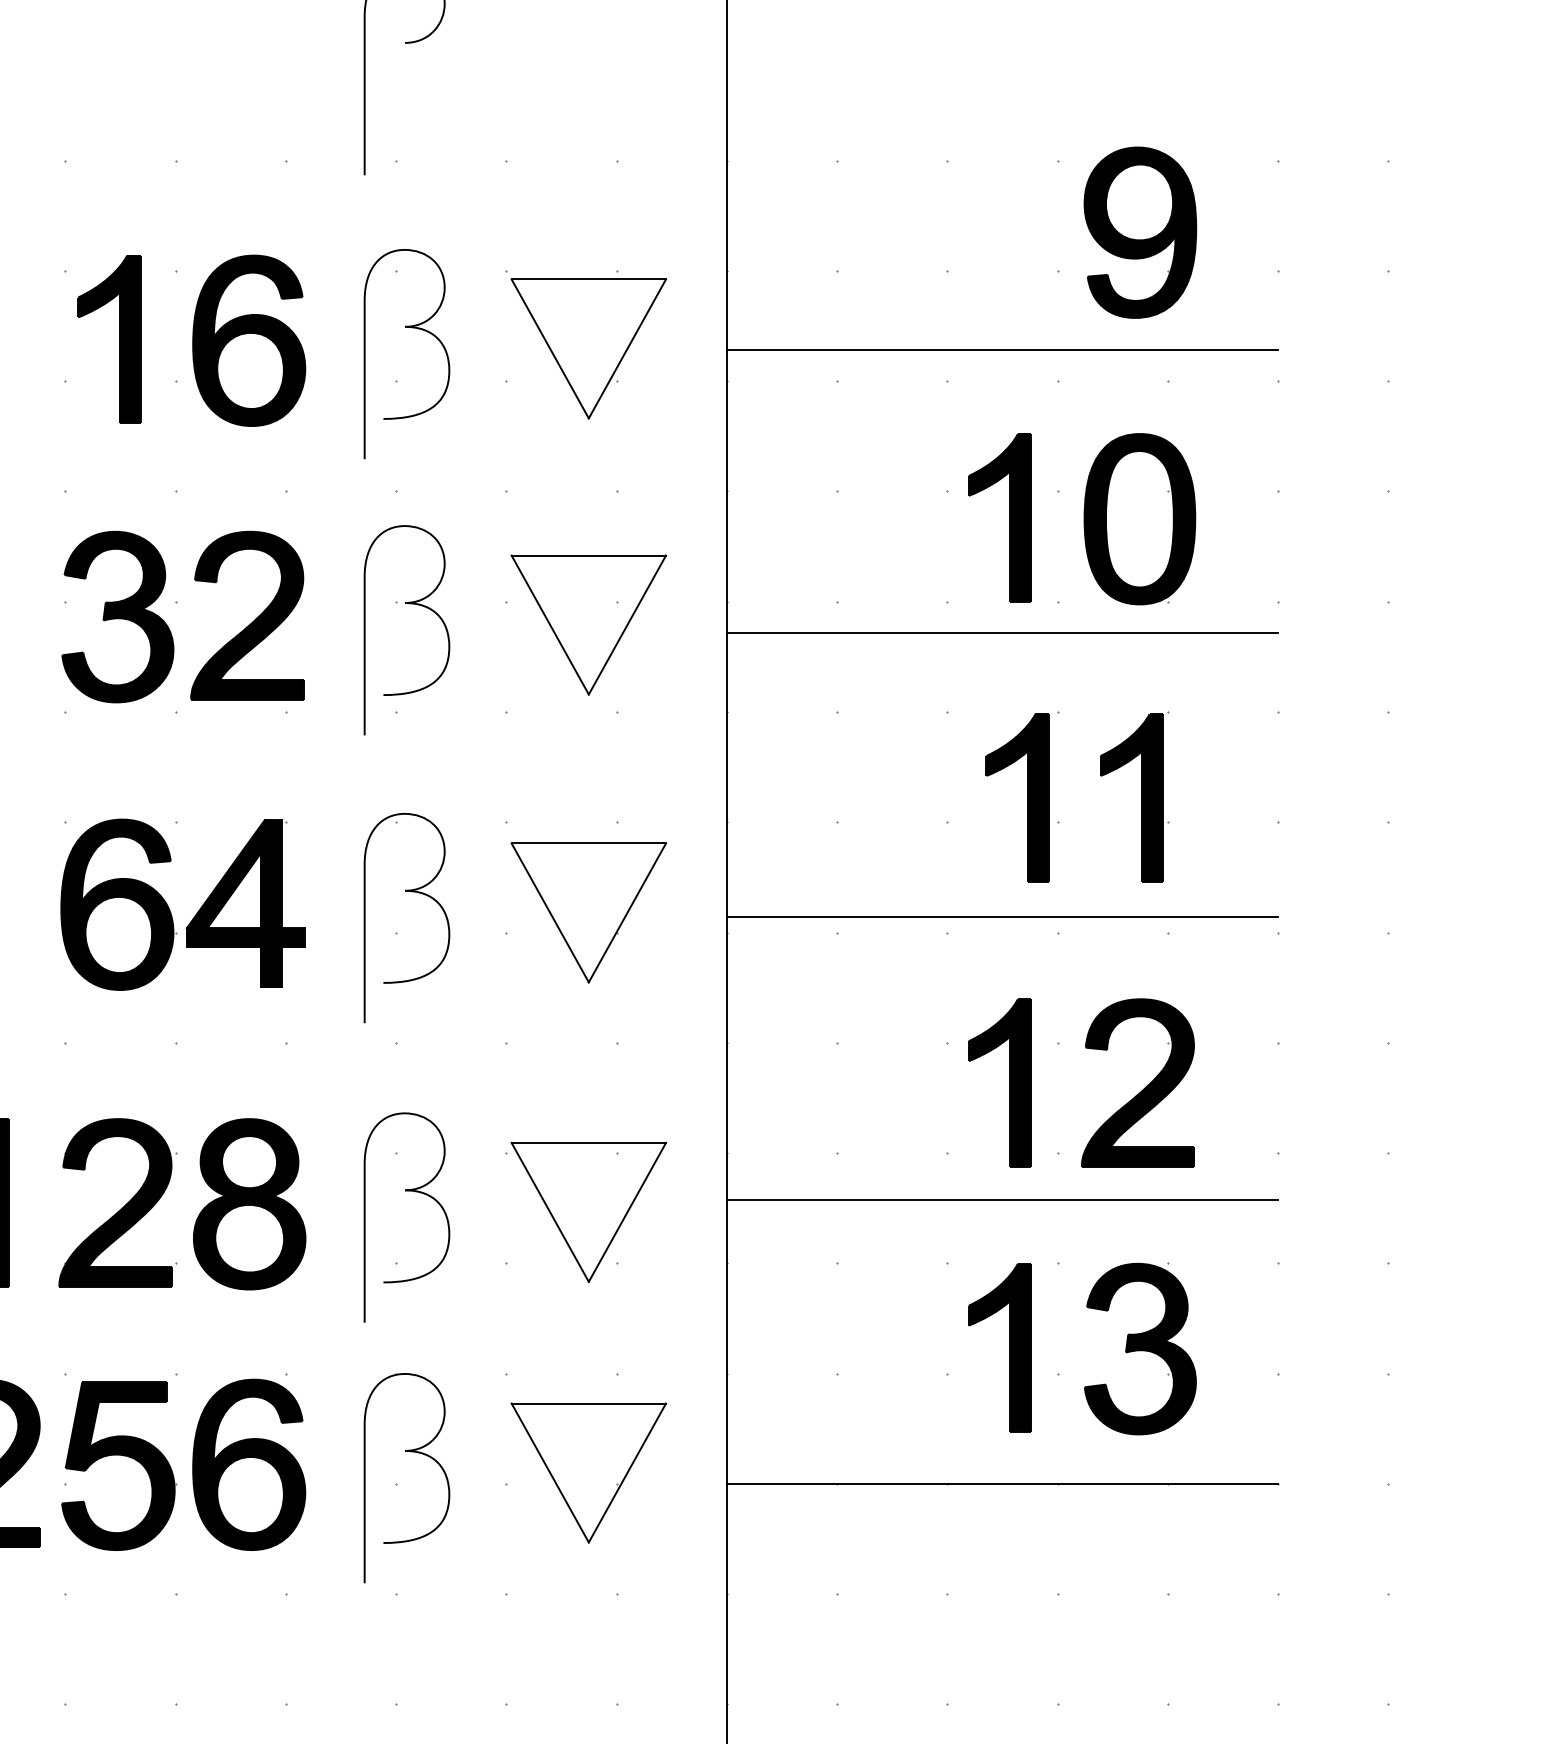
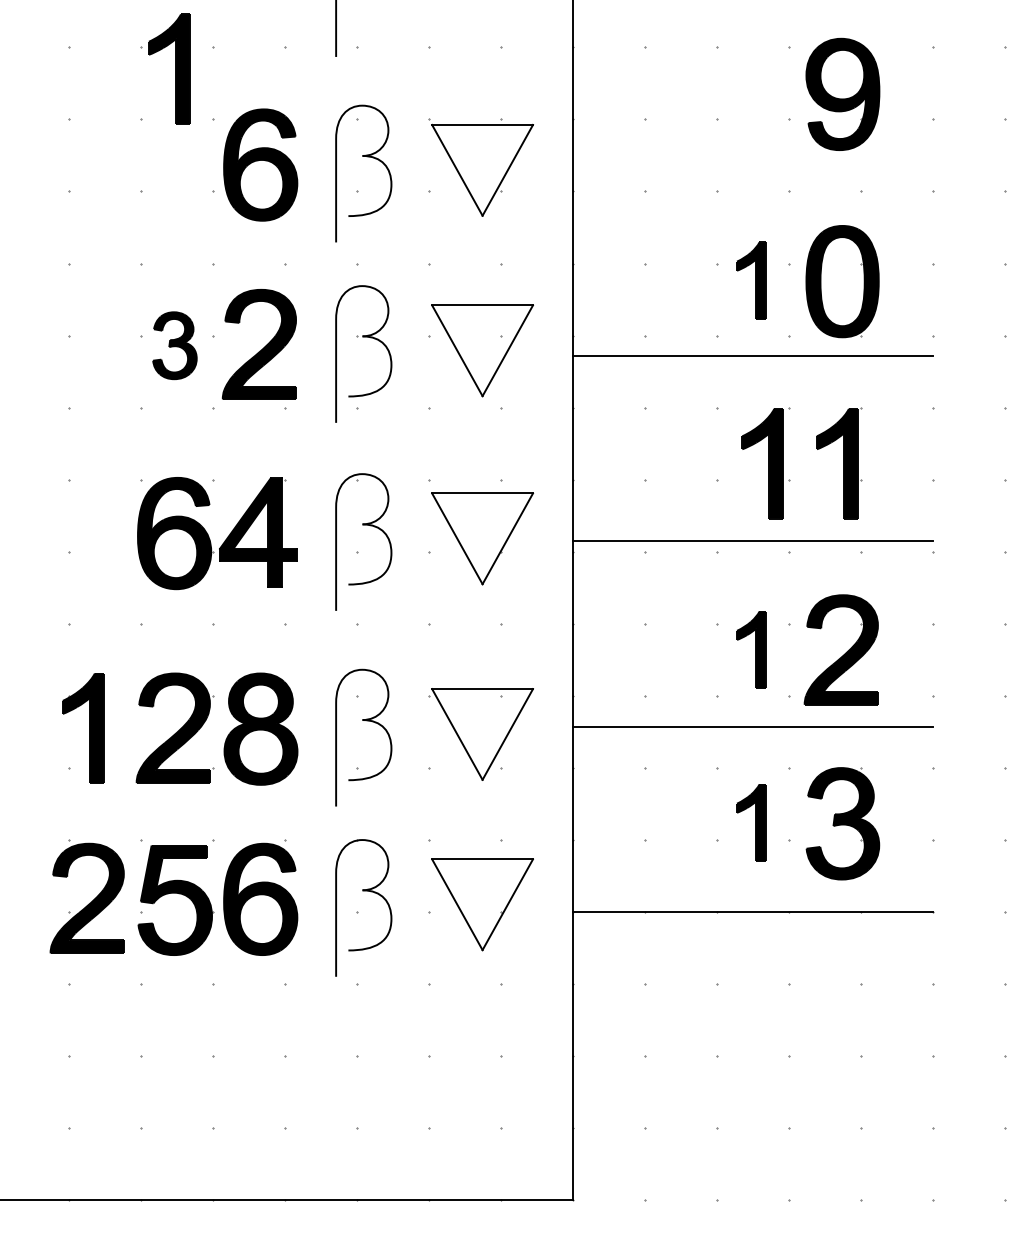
part: (109, 338) -> (169, 68), moved
line: (1001, 349) -> (752, 170), removed
part: (1000, 517) -> (751, 280), size x0.7
part: (117, 616) -> (174, 345), size x0.6
part: (1000, 1082) -> (751, 649), size x0.7
part: (1000, 1347) -> (751, 822), size x0.7

